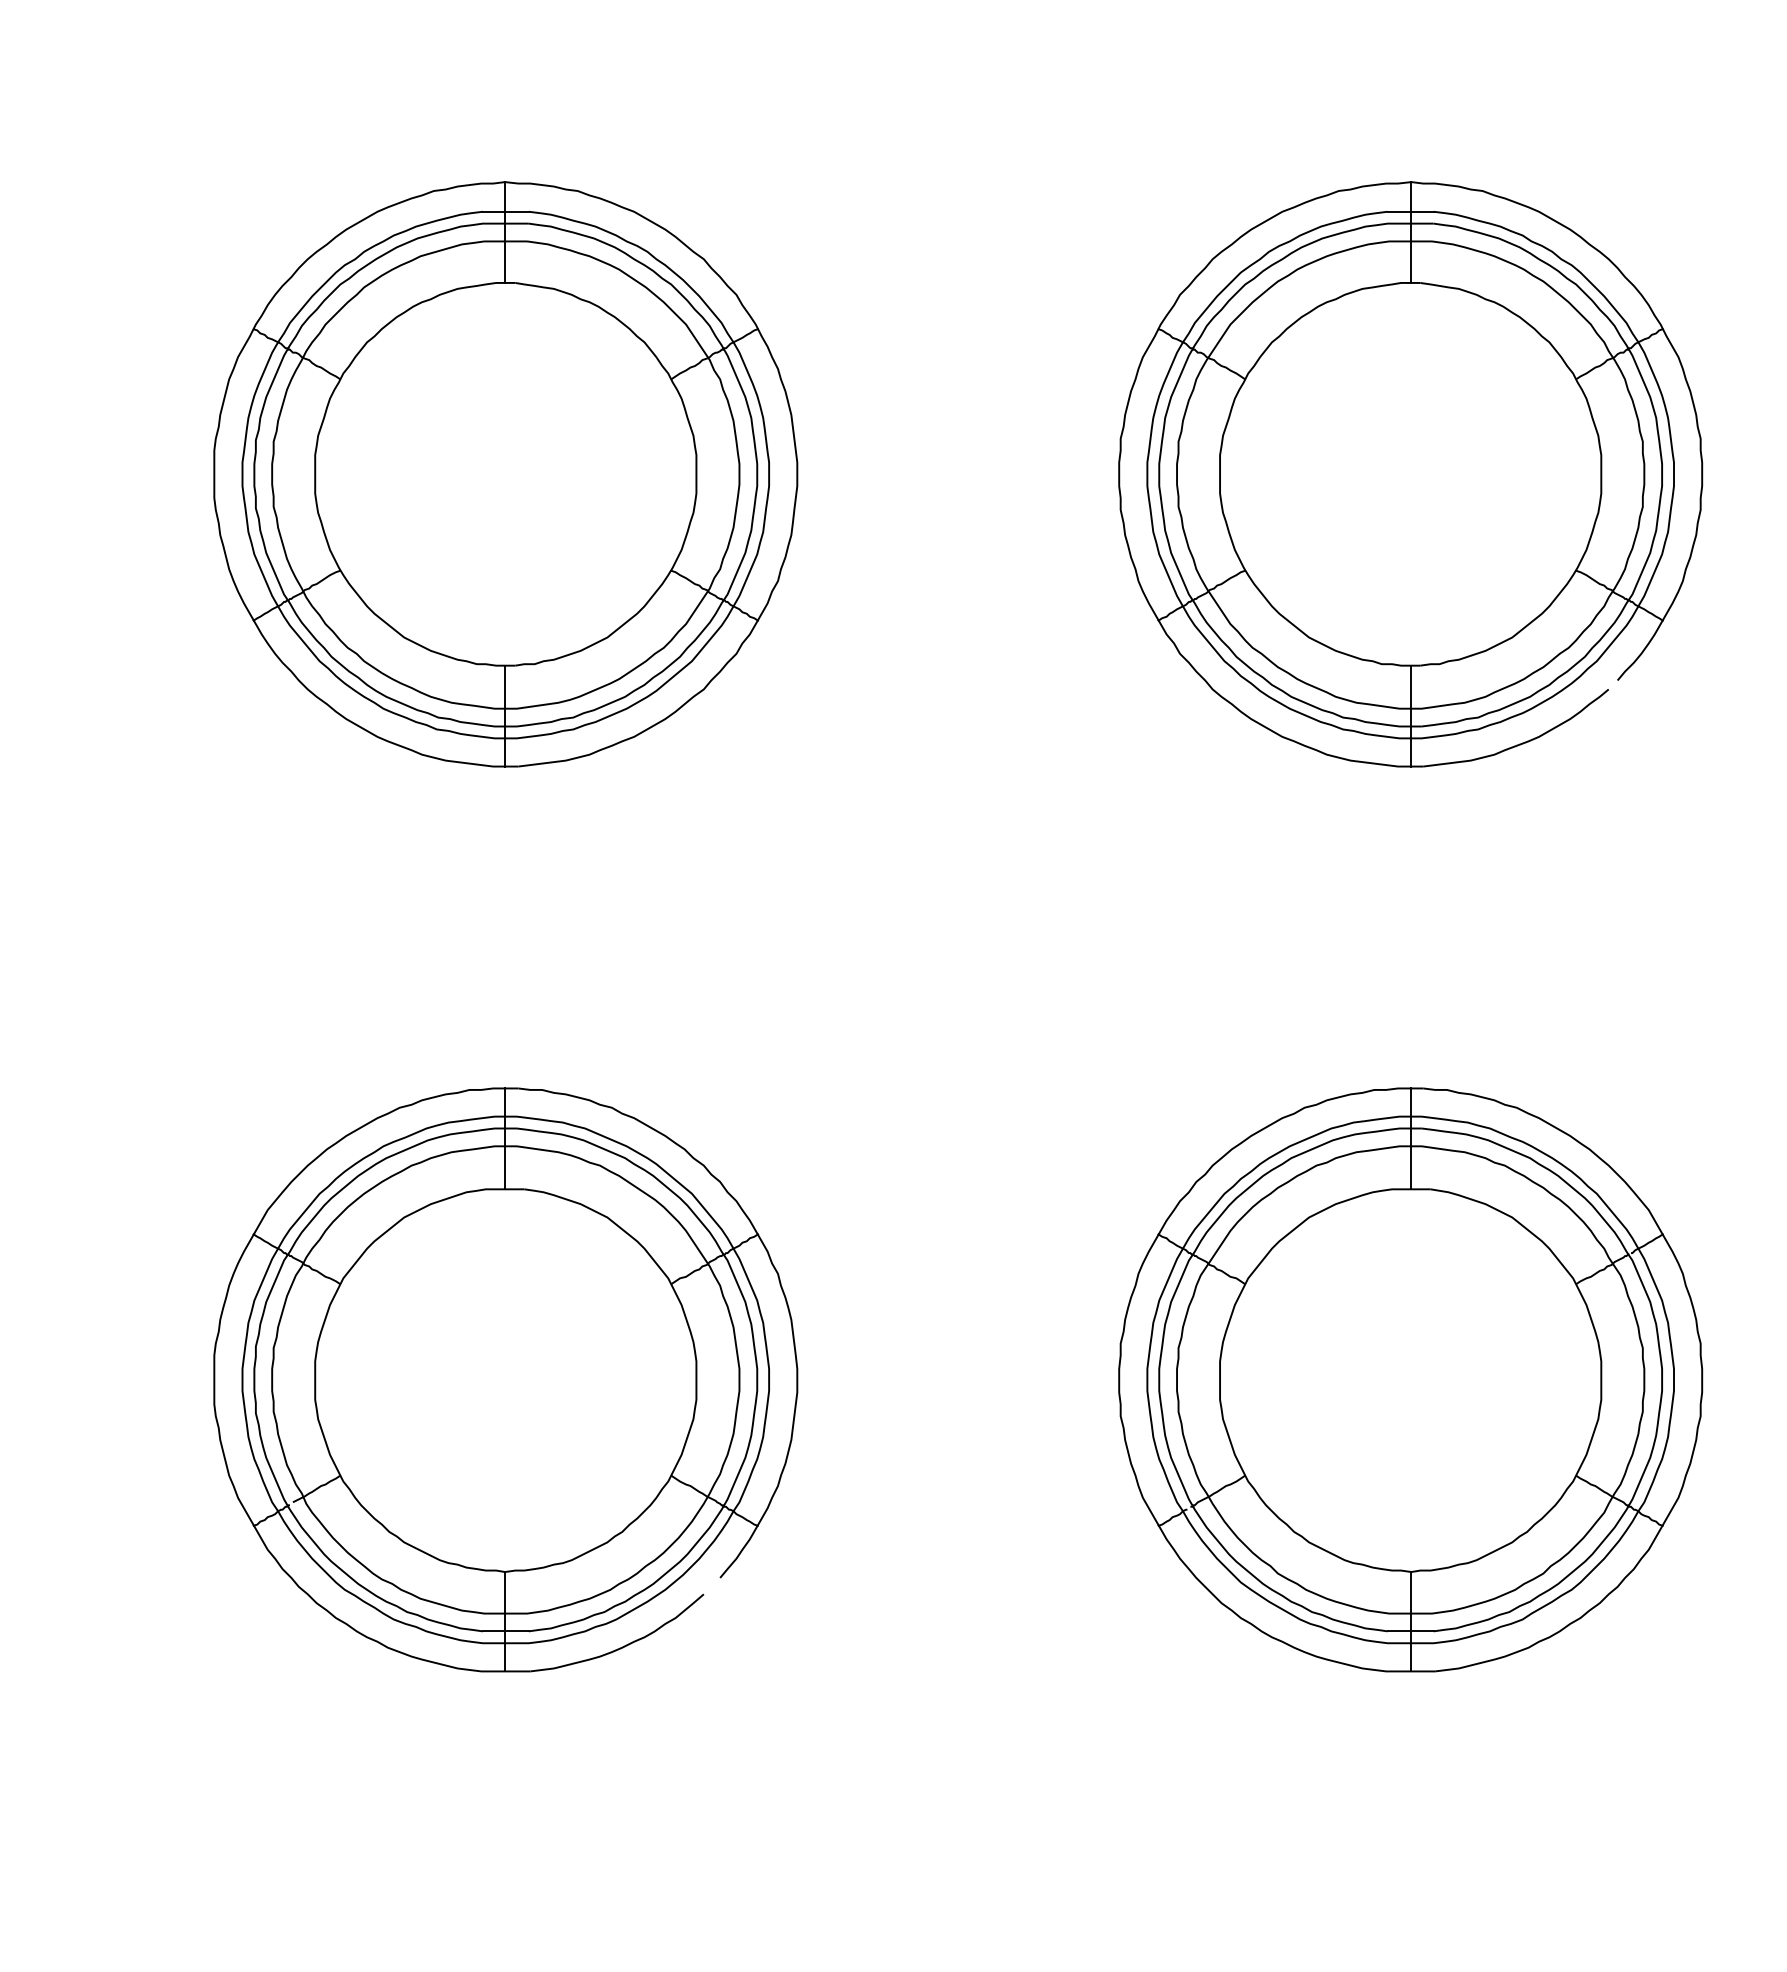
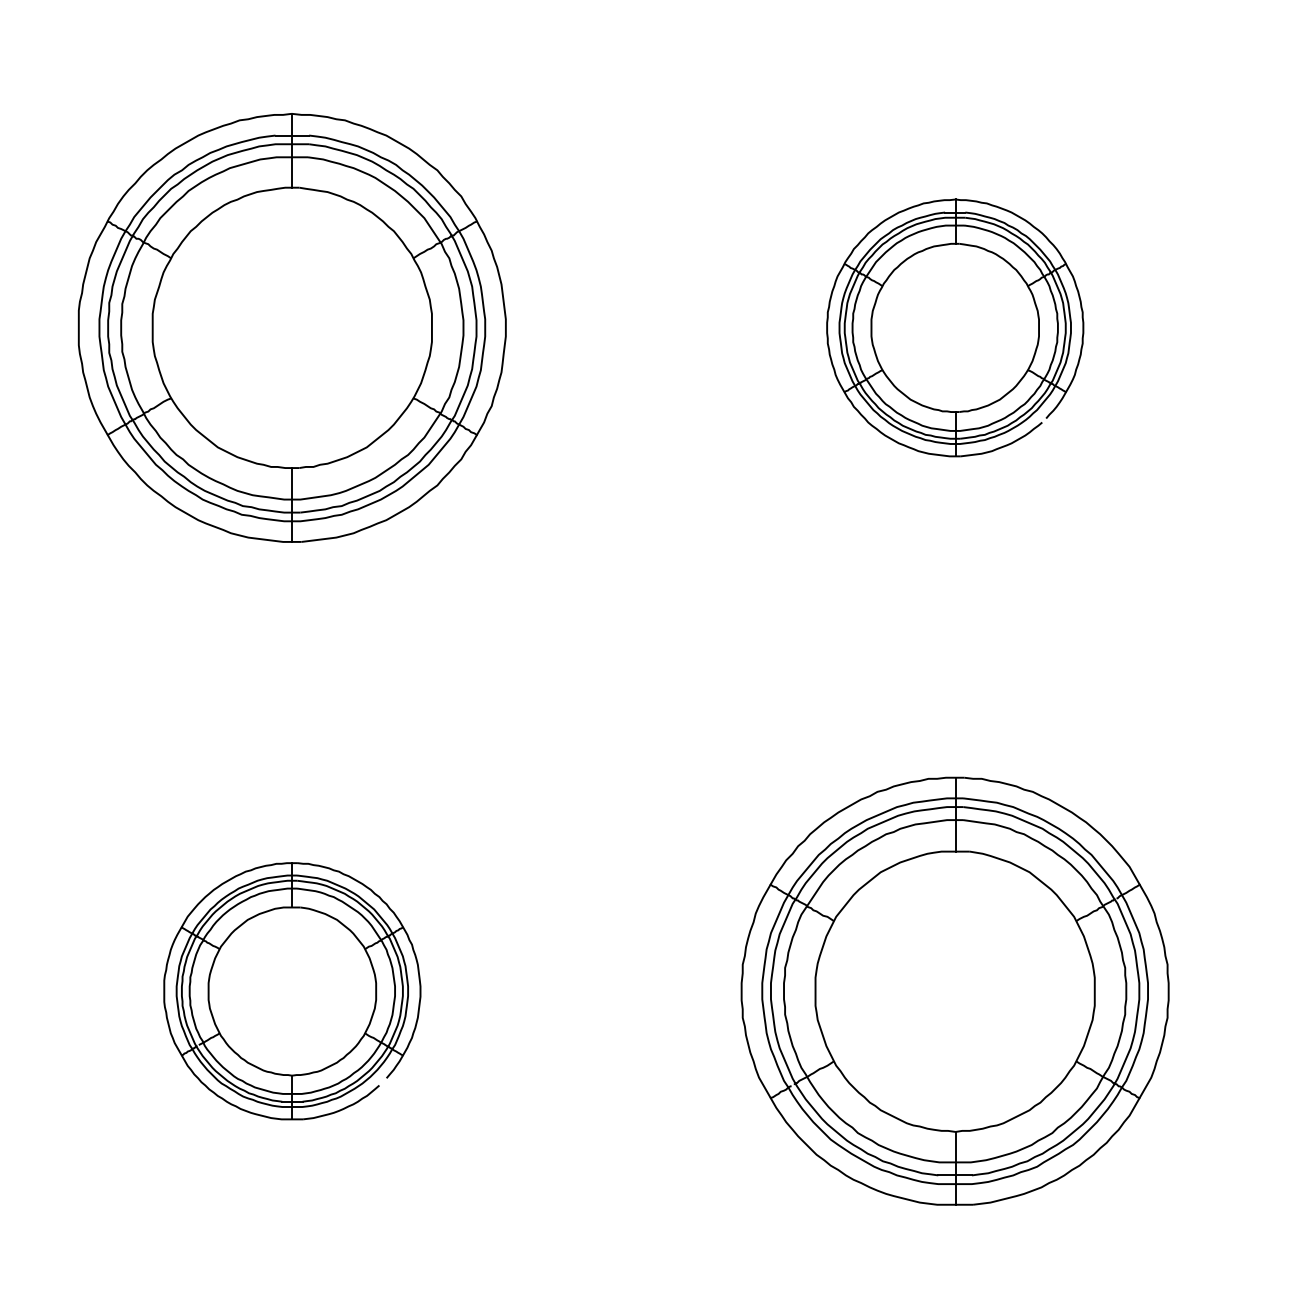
part: (1410, 474) -> (955, 328), size x0.6
part: (505, 1379) -> (292, 990), size x0.6

